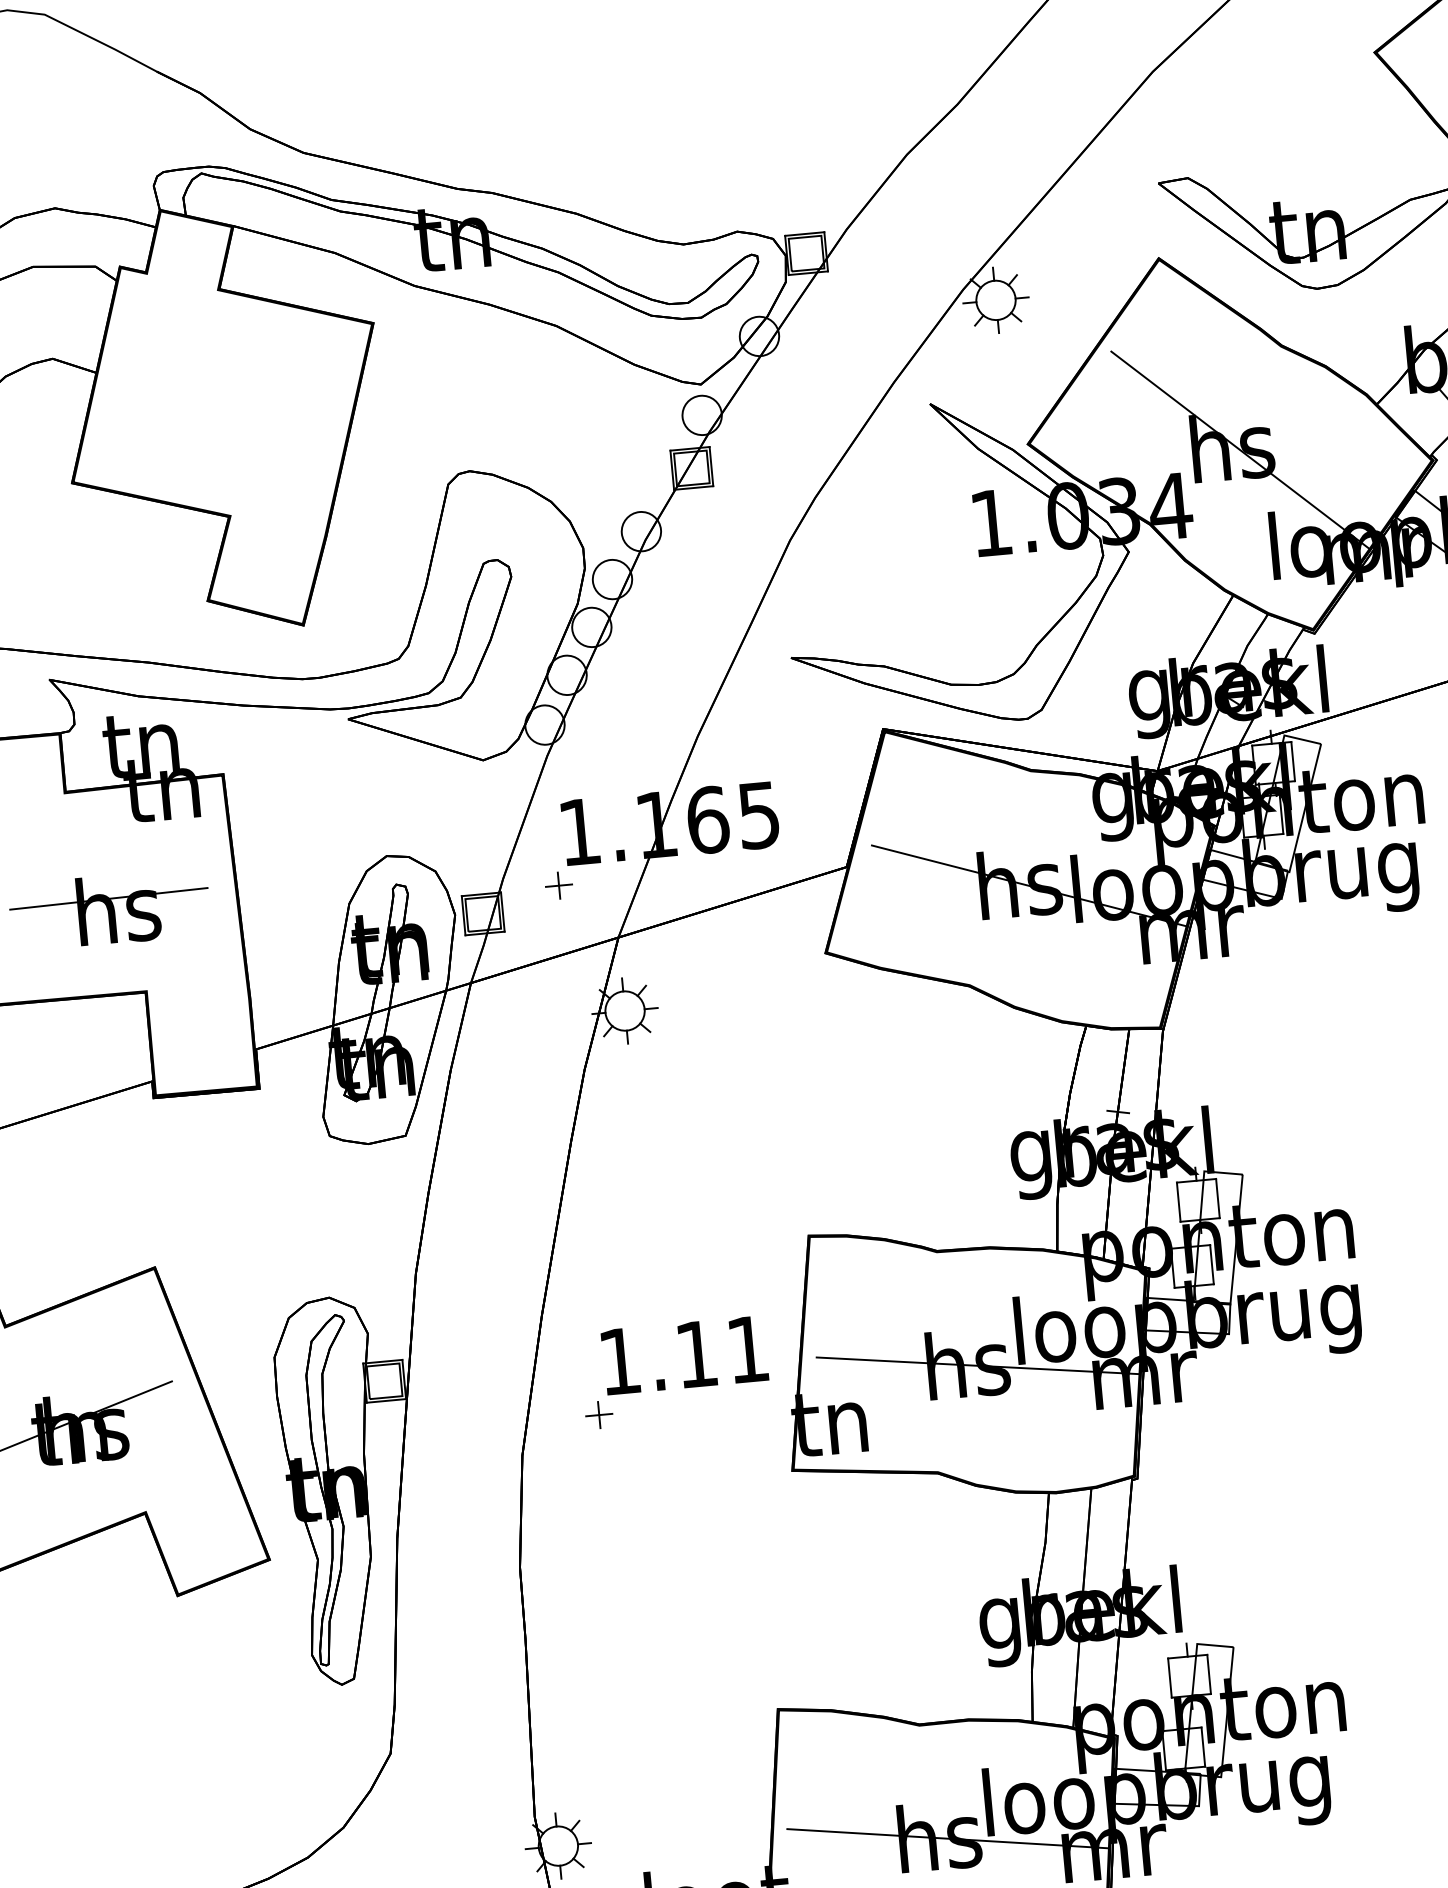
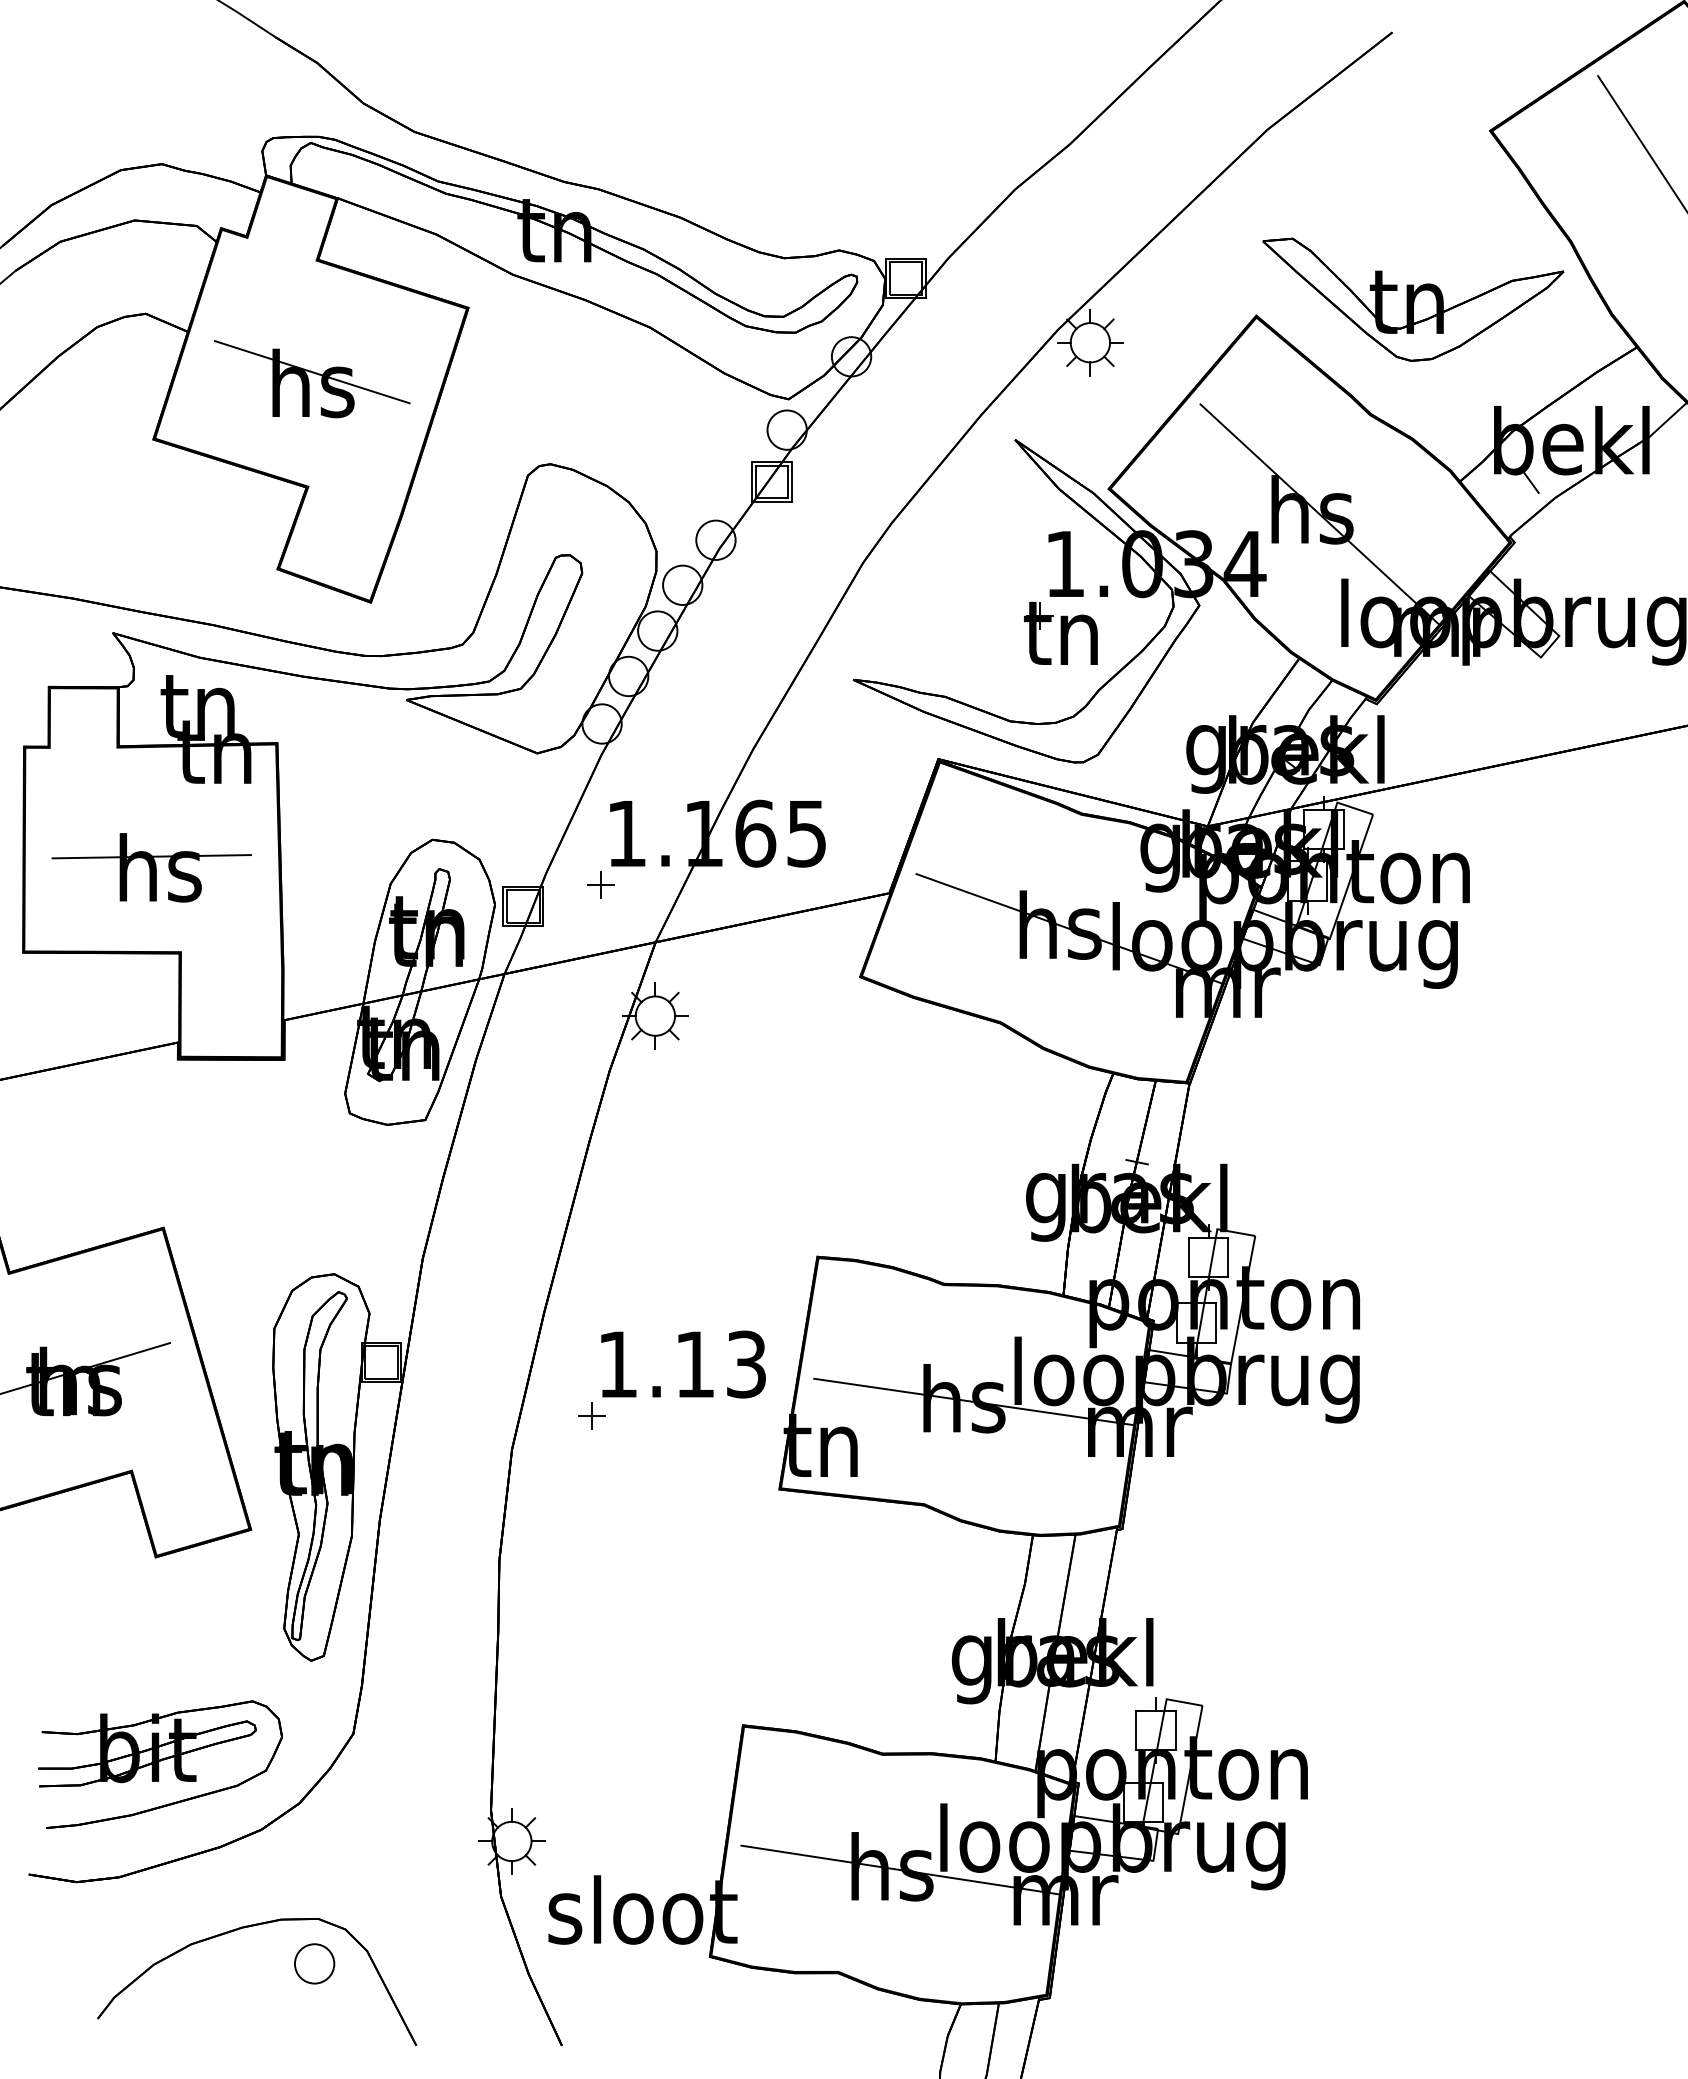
part: (223, 408) -> (311, 379), added
part: (993, 591) -> (1060, 632), added
text: (747, 1349) -> (746, 1364), 1.11 -> 1.13
part: (201, 1801) -> (160, 1764), added

